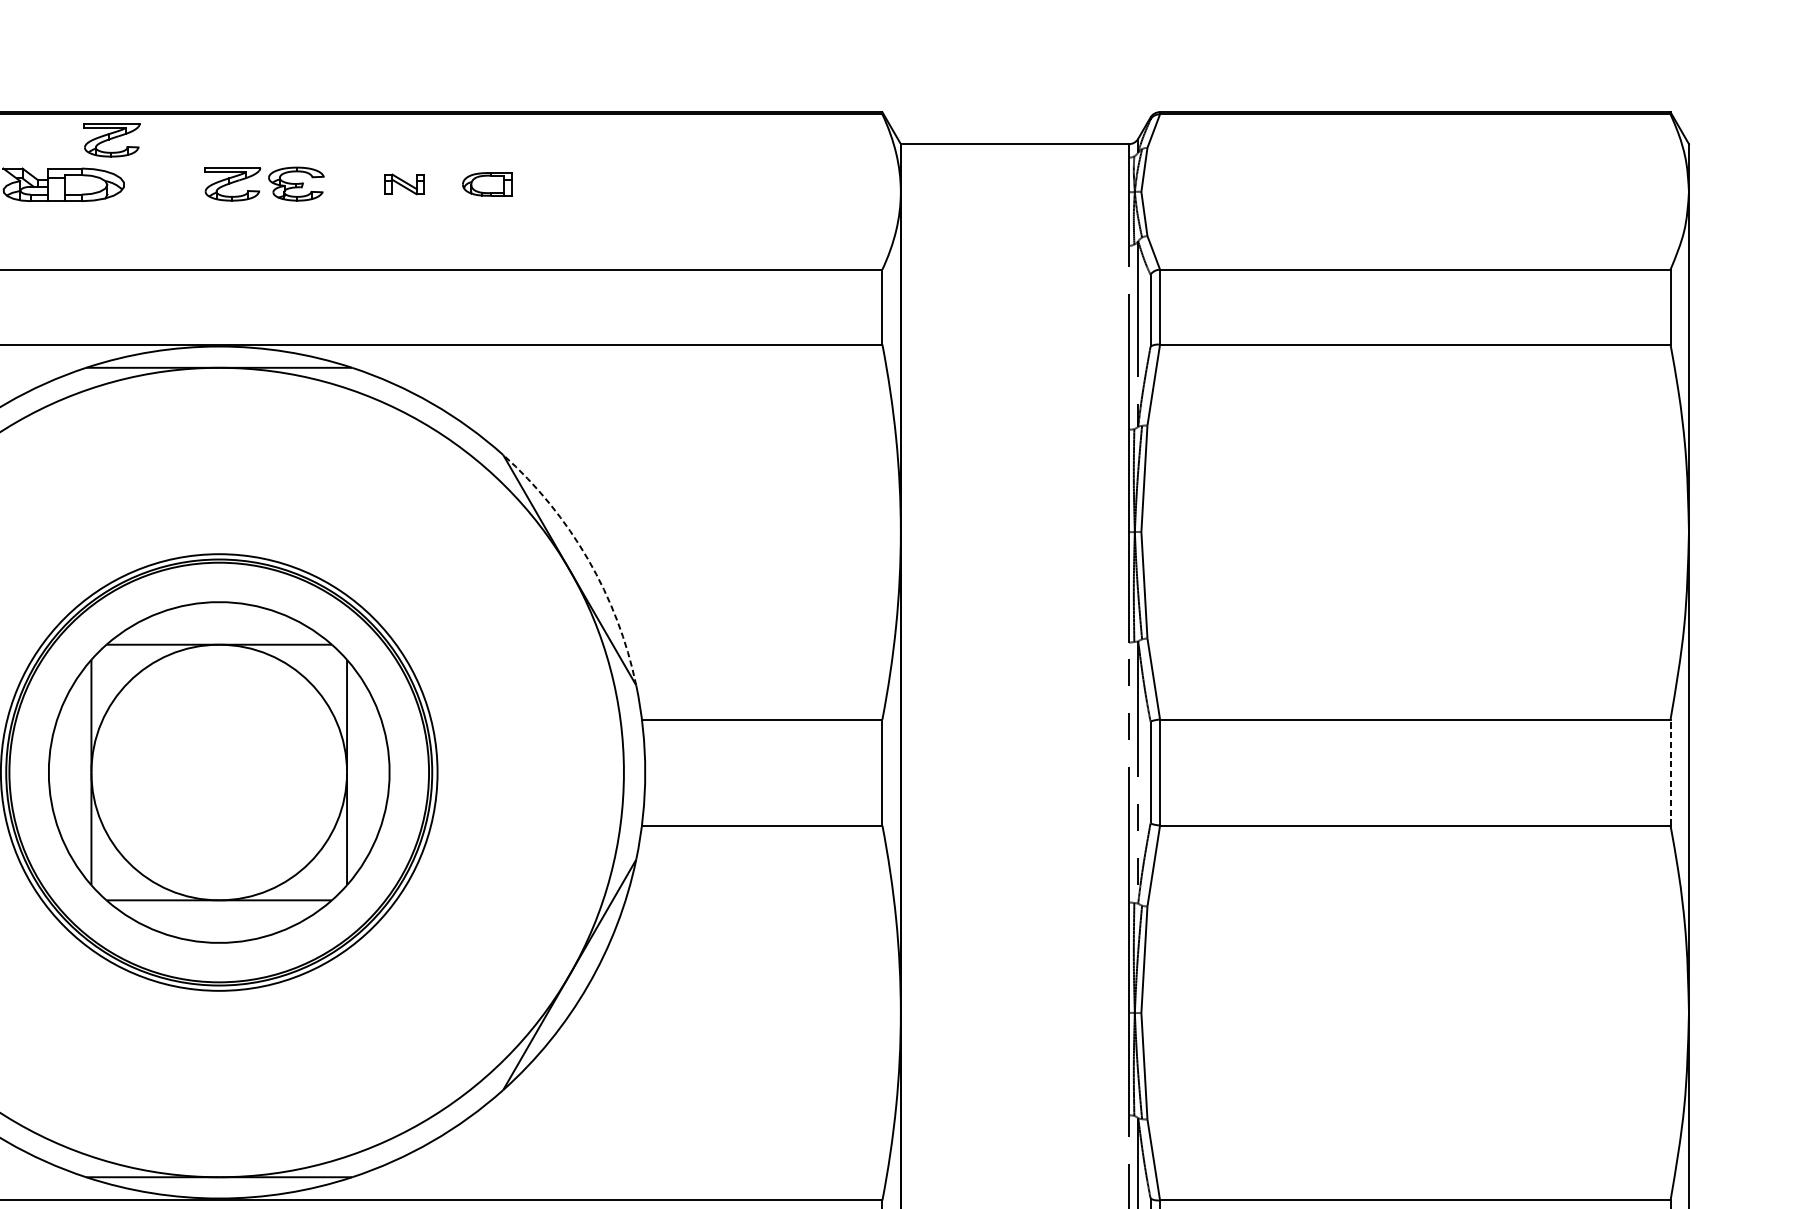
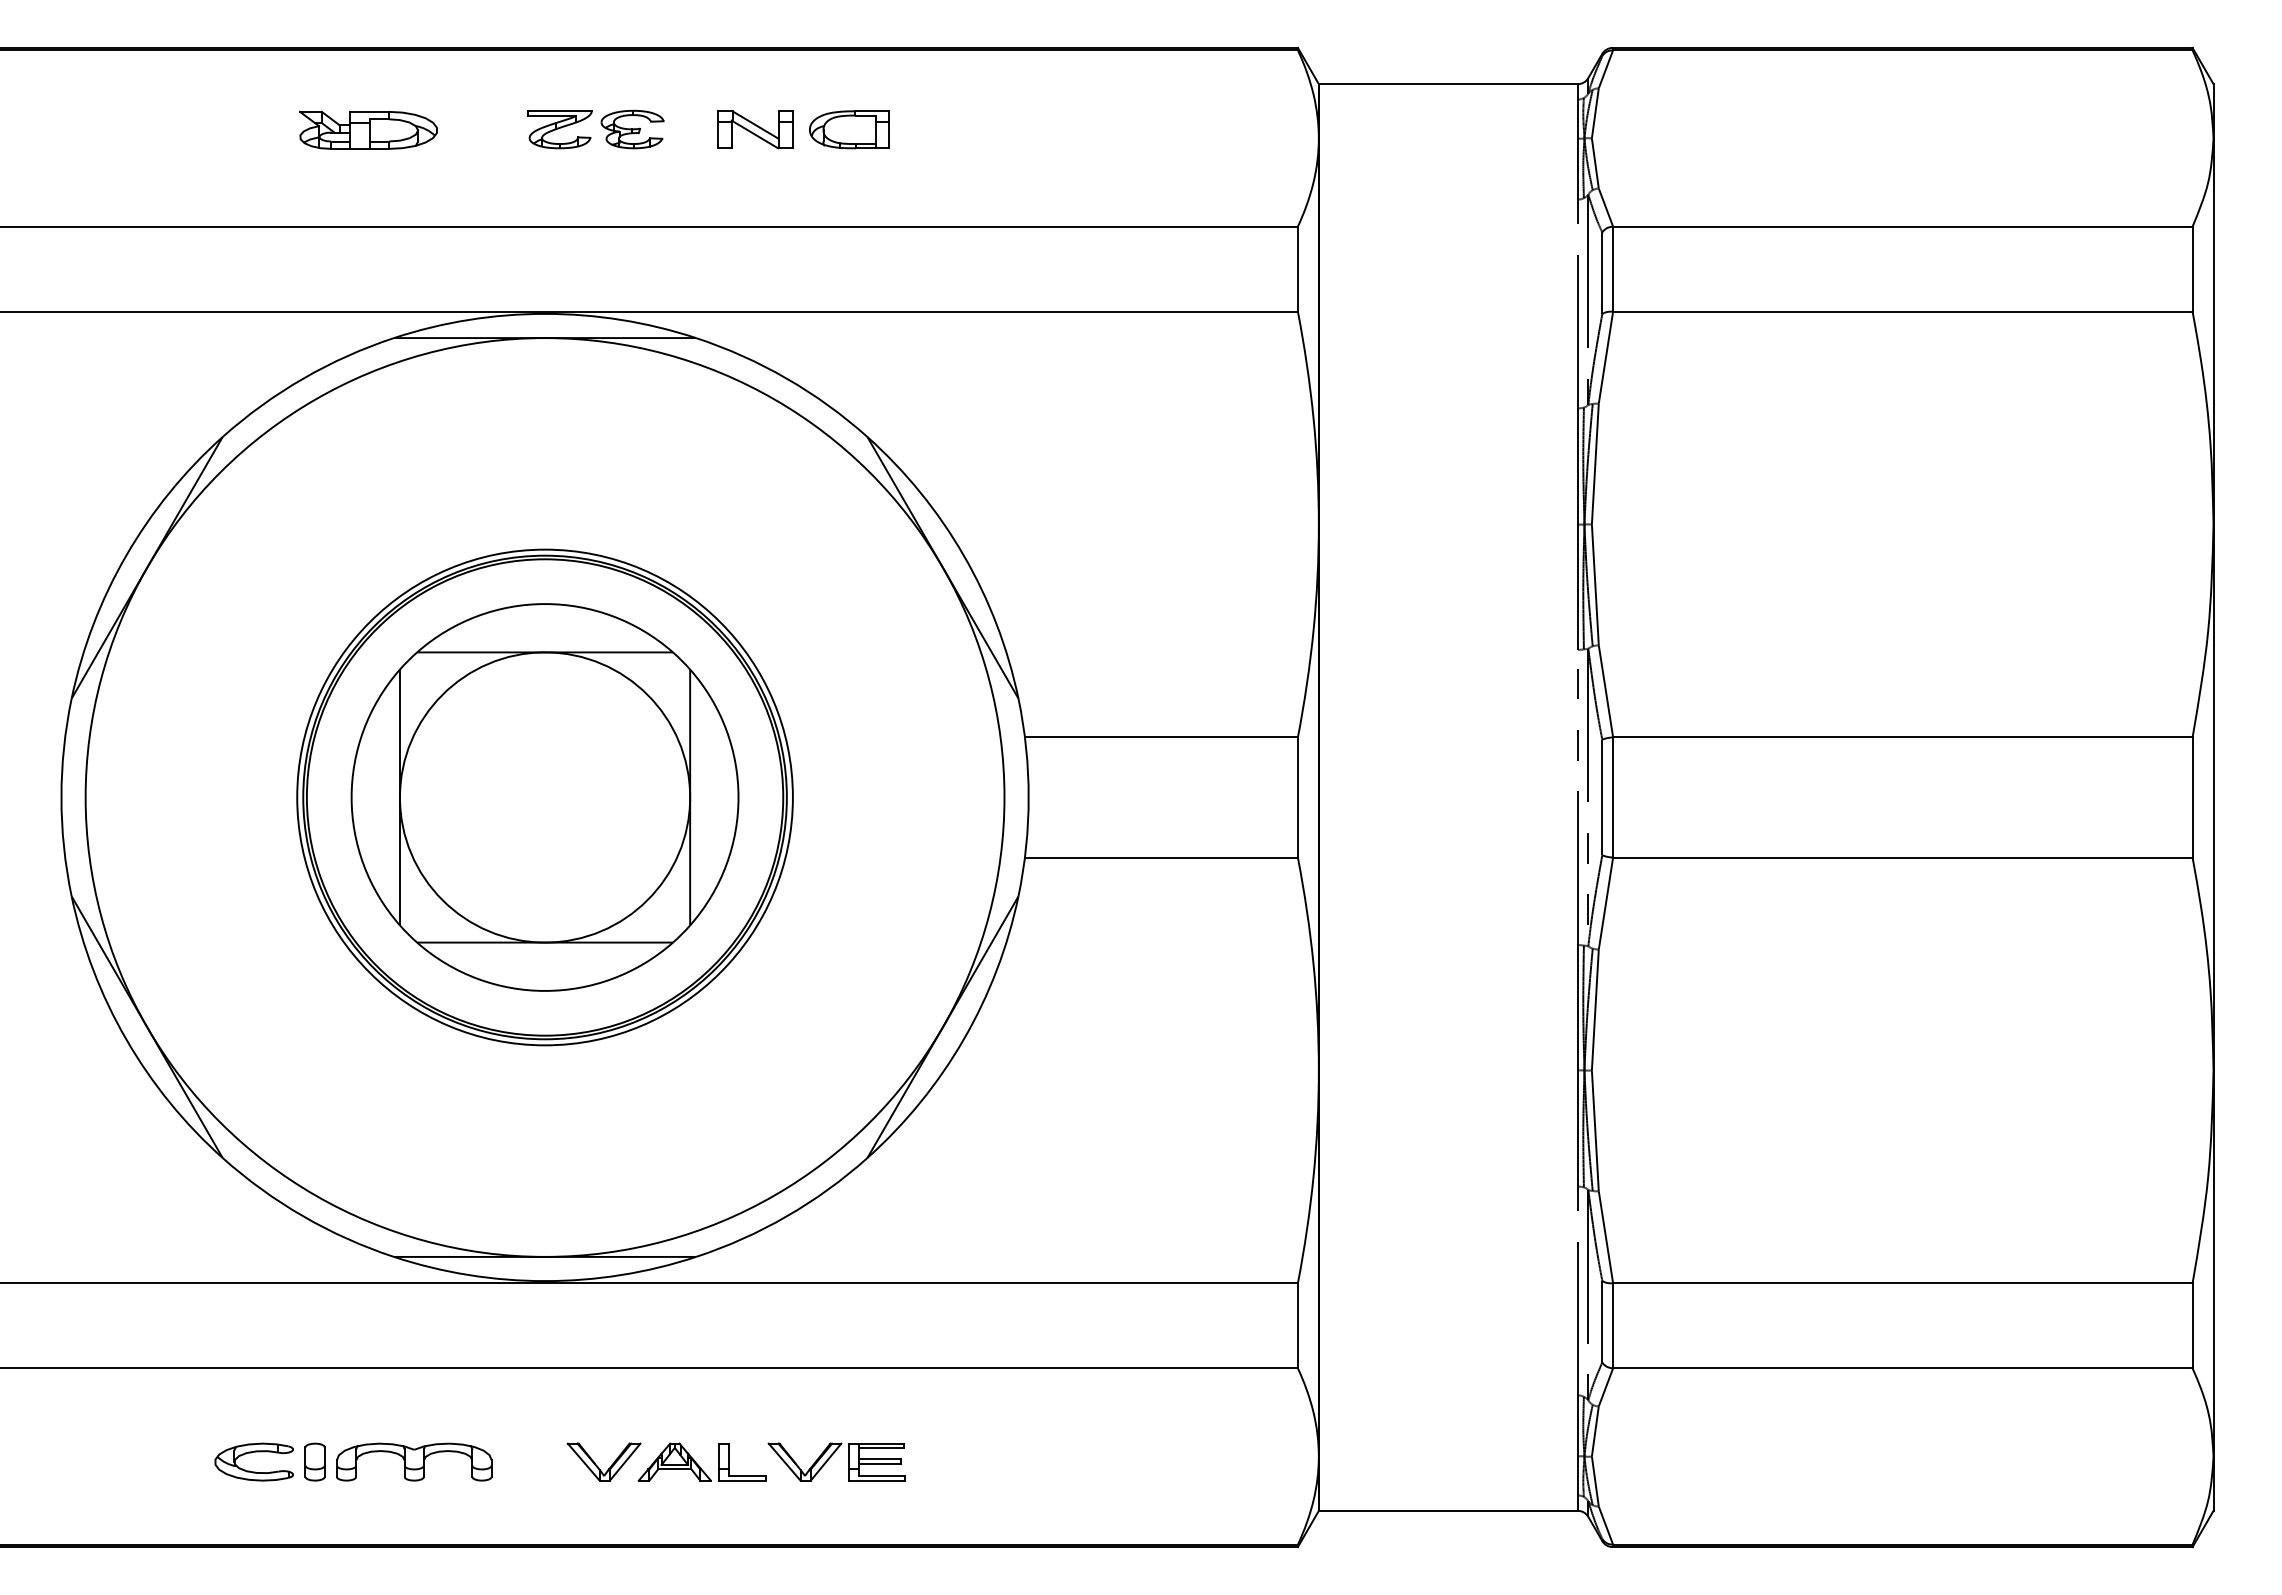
part: (111, 140) -> (422, 79), removed
part: (404, 184) -> (755, 129), size x1.67
part: (487, 184) -> (849, 129), size x1.43
arc: (587, 559) -> (963, 555), dashed -> solid
line: (1670, 772) -> (2192, 797), dashed -> solid

